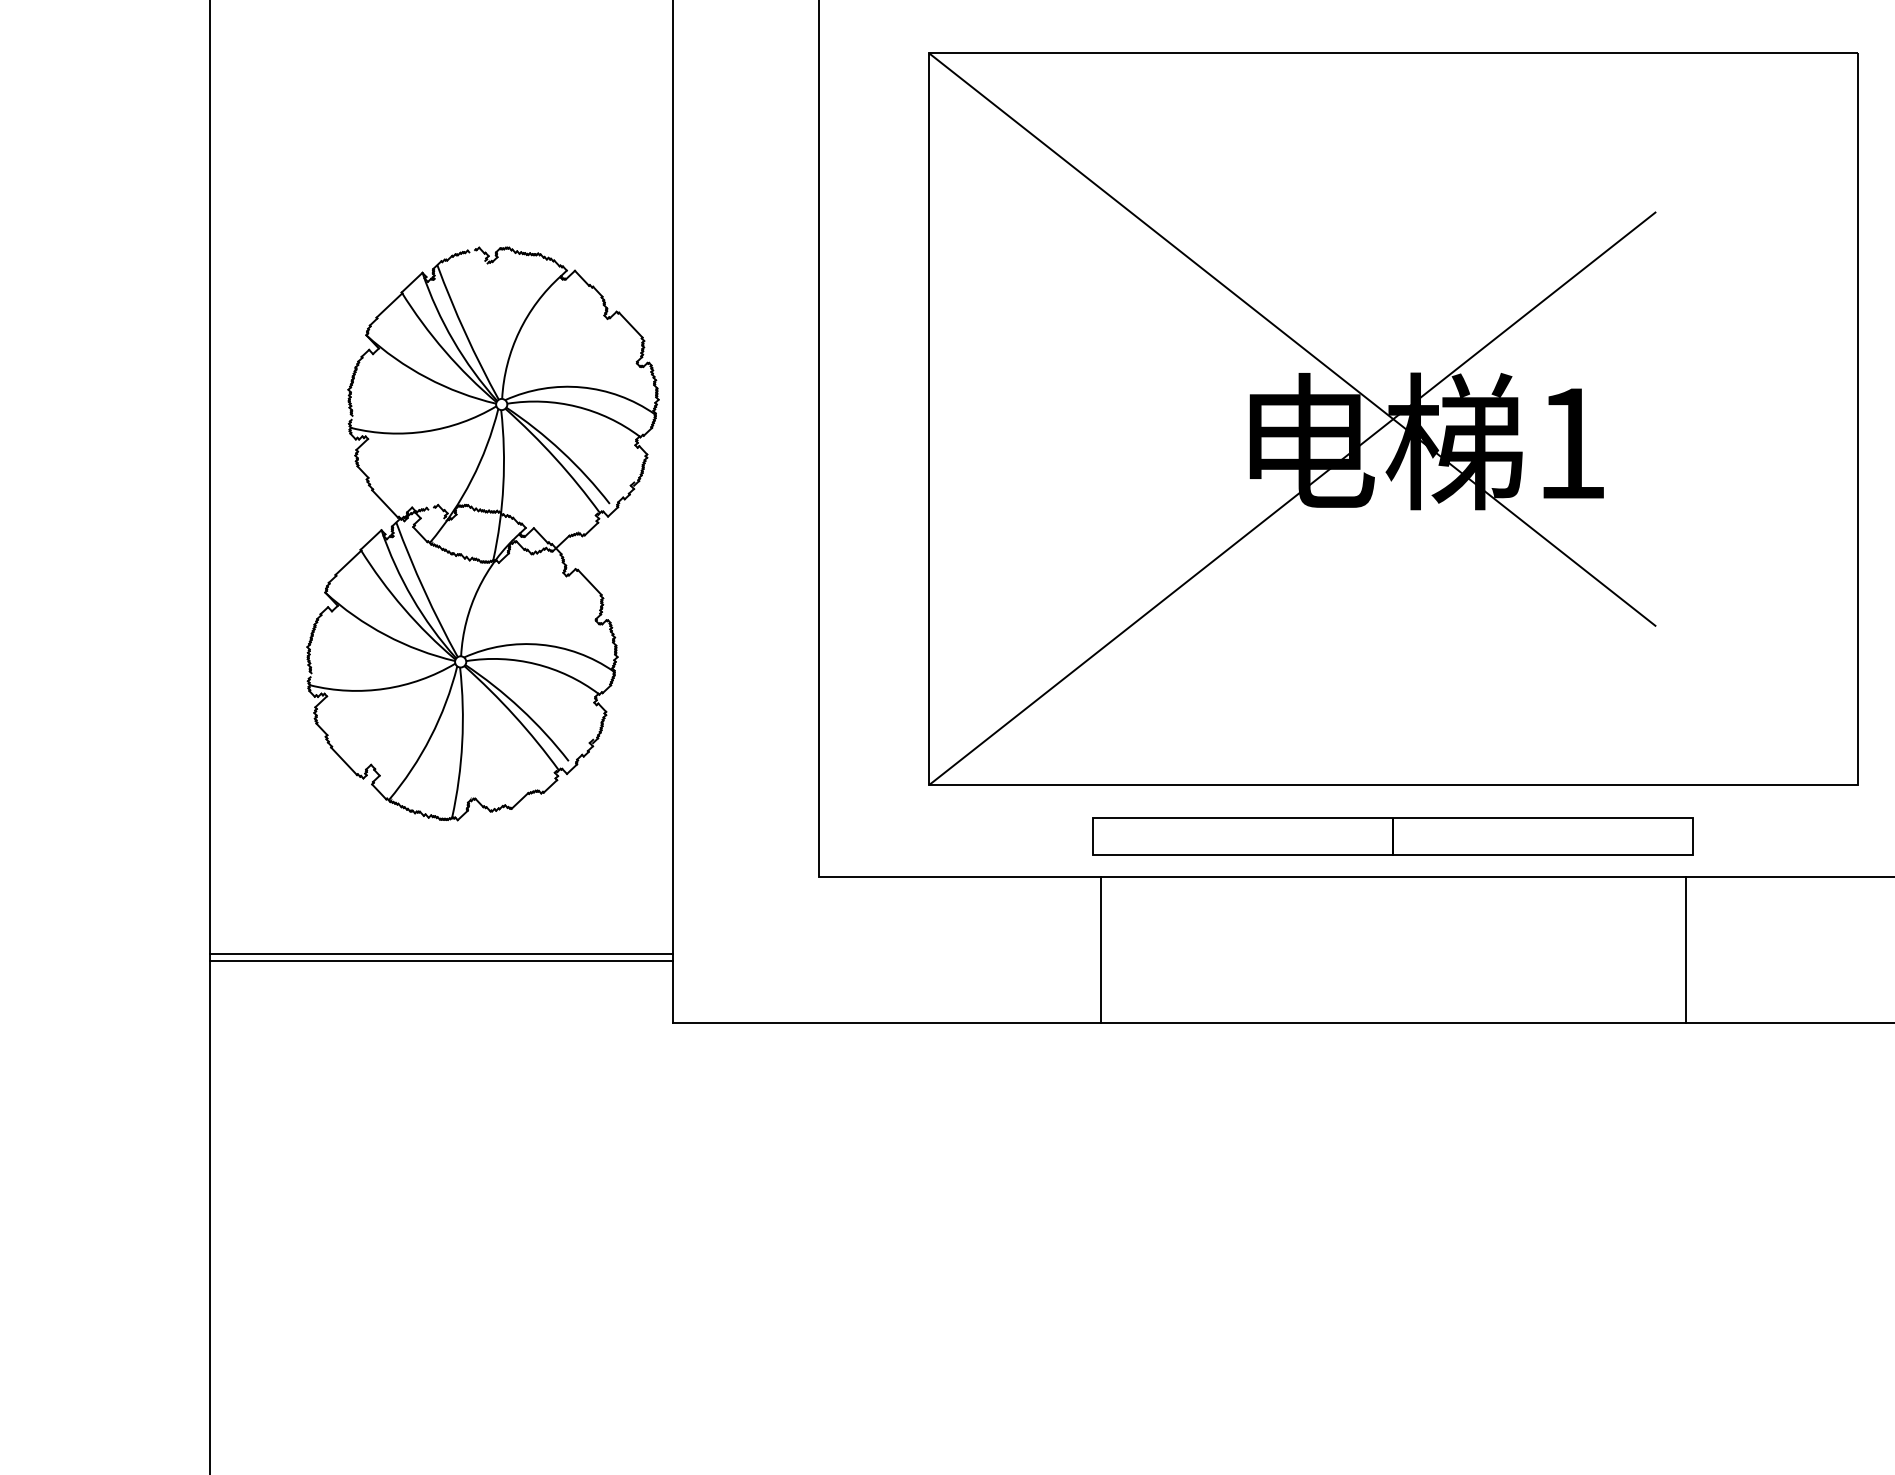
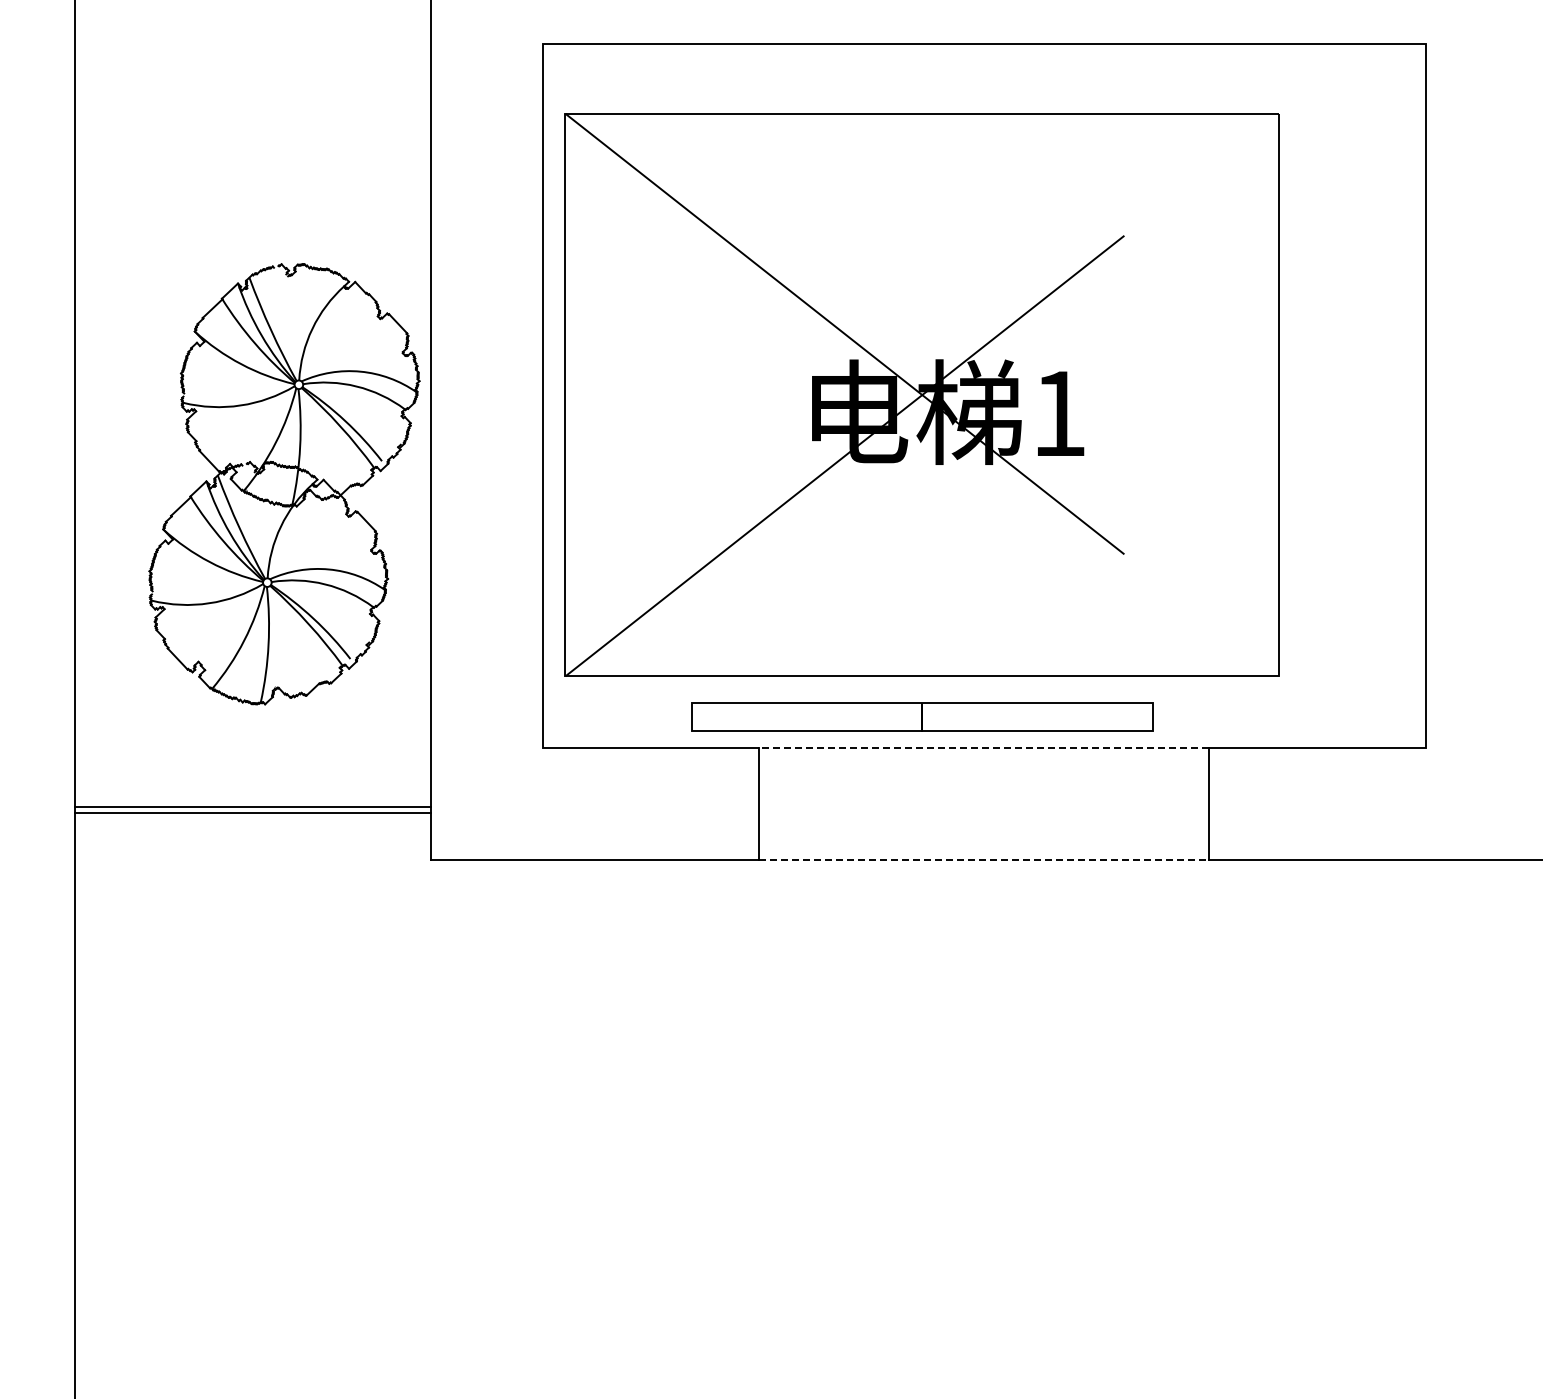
part: (1392, 418) -> (921, 394), moved
part: (1393, 835) -> (922, 716), moved
line: (1392, 876) -> (983, 747), solid -> dashed
line: (1393, 1023) -> (984, 860), solid -> dashed

